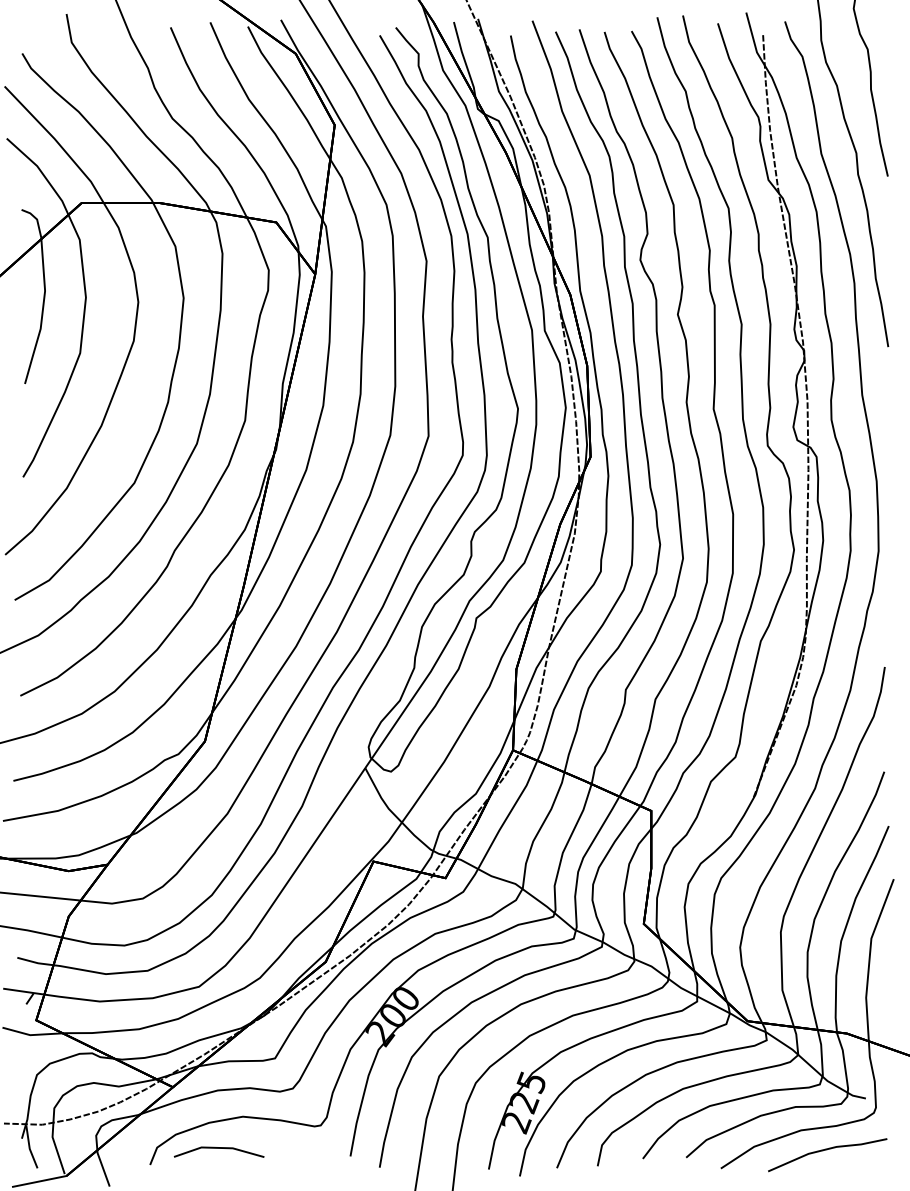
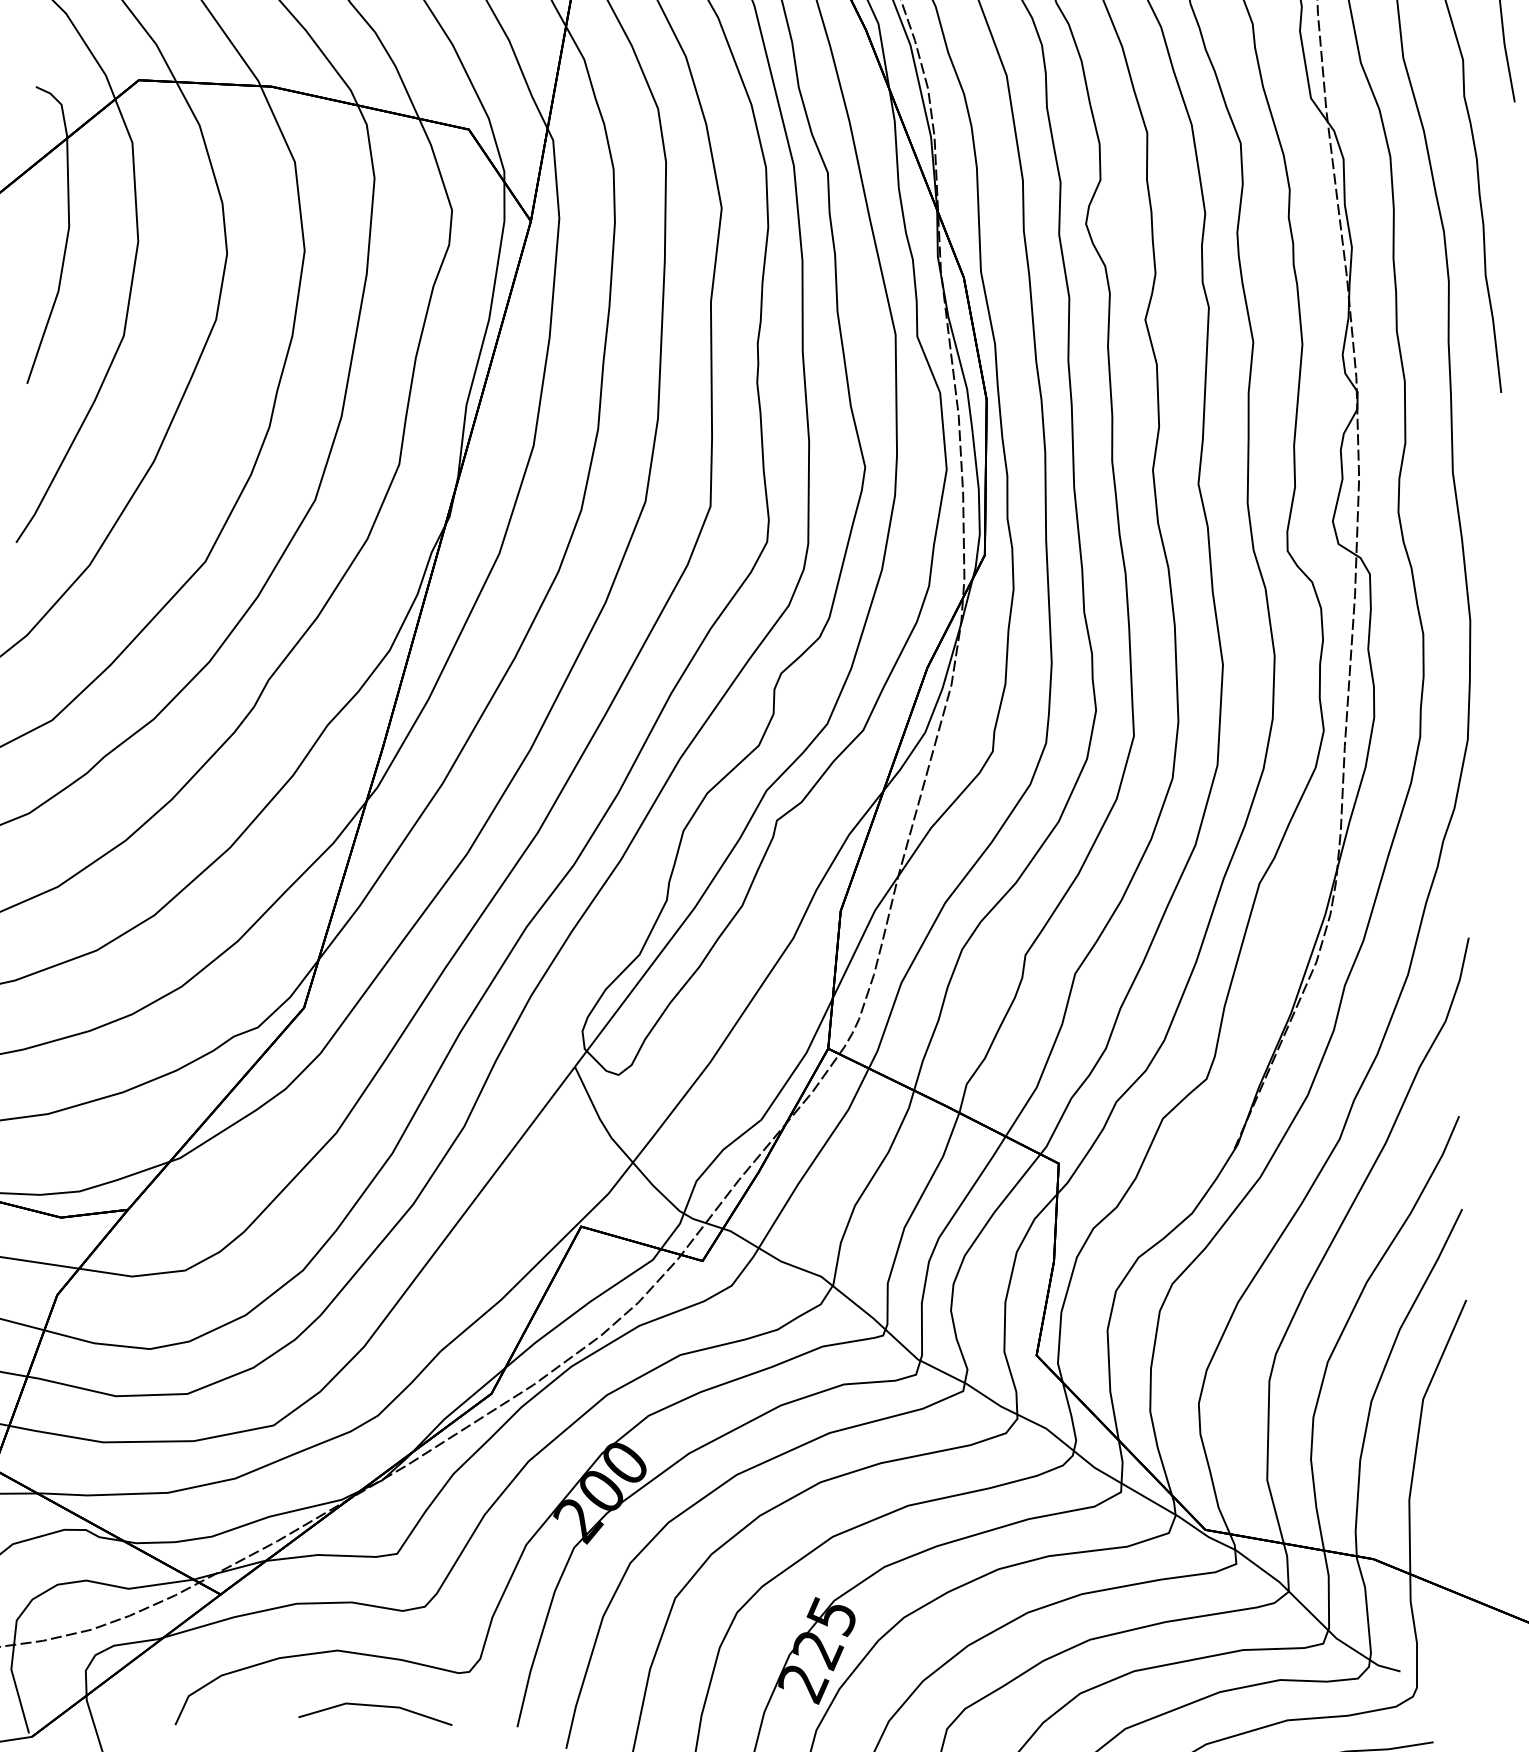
line: (218, 1148) -> (374, 1706), moved

